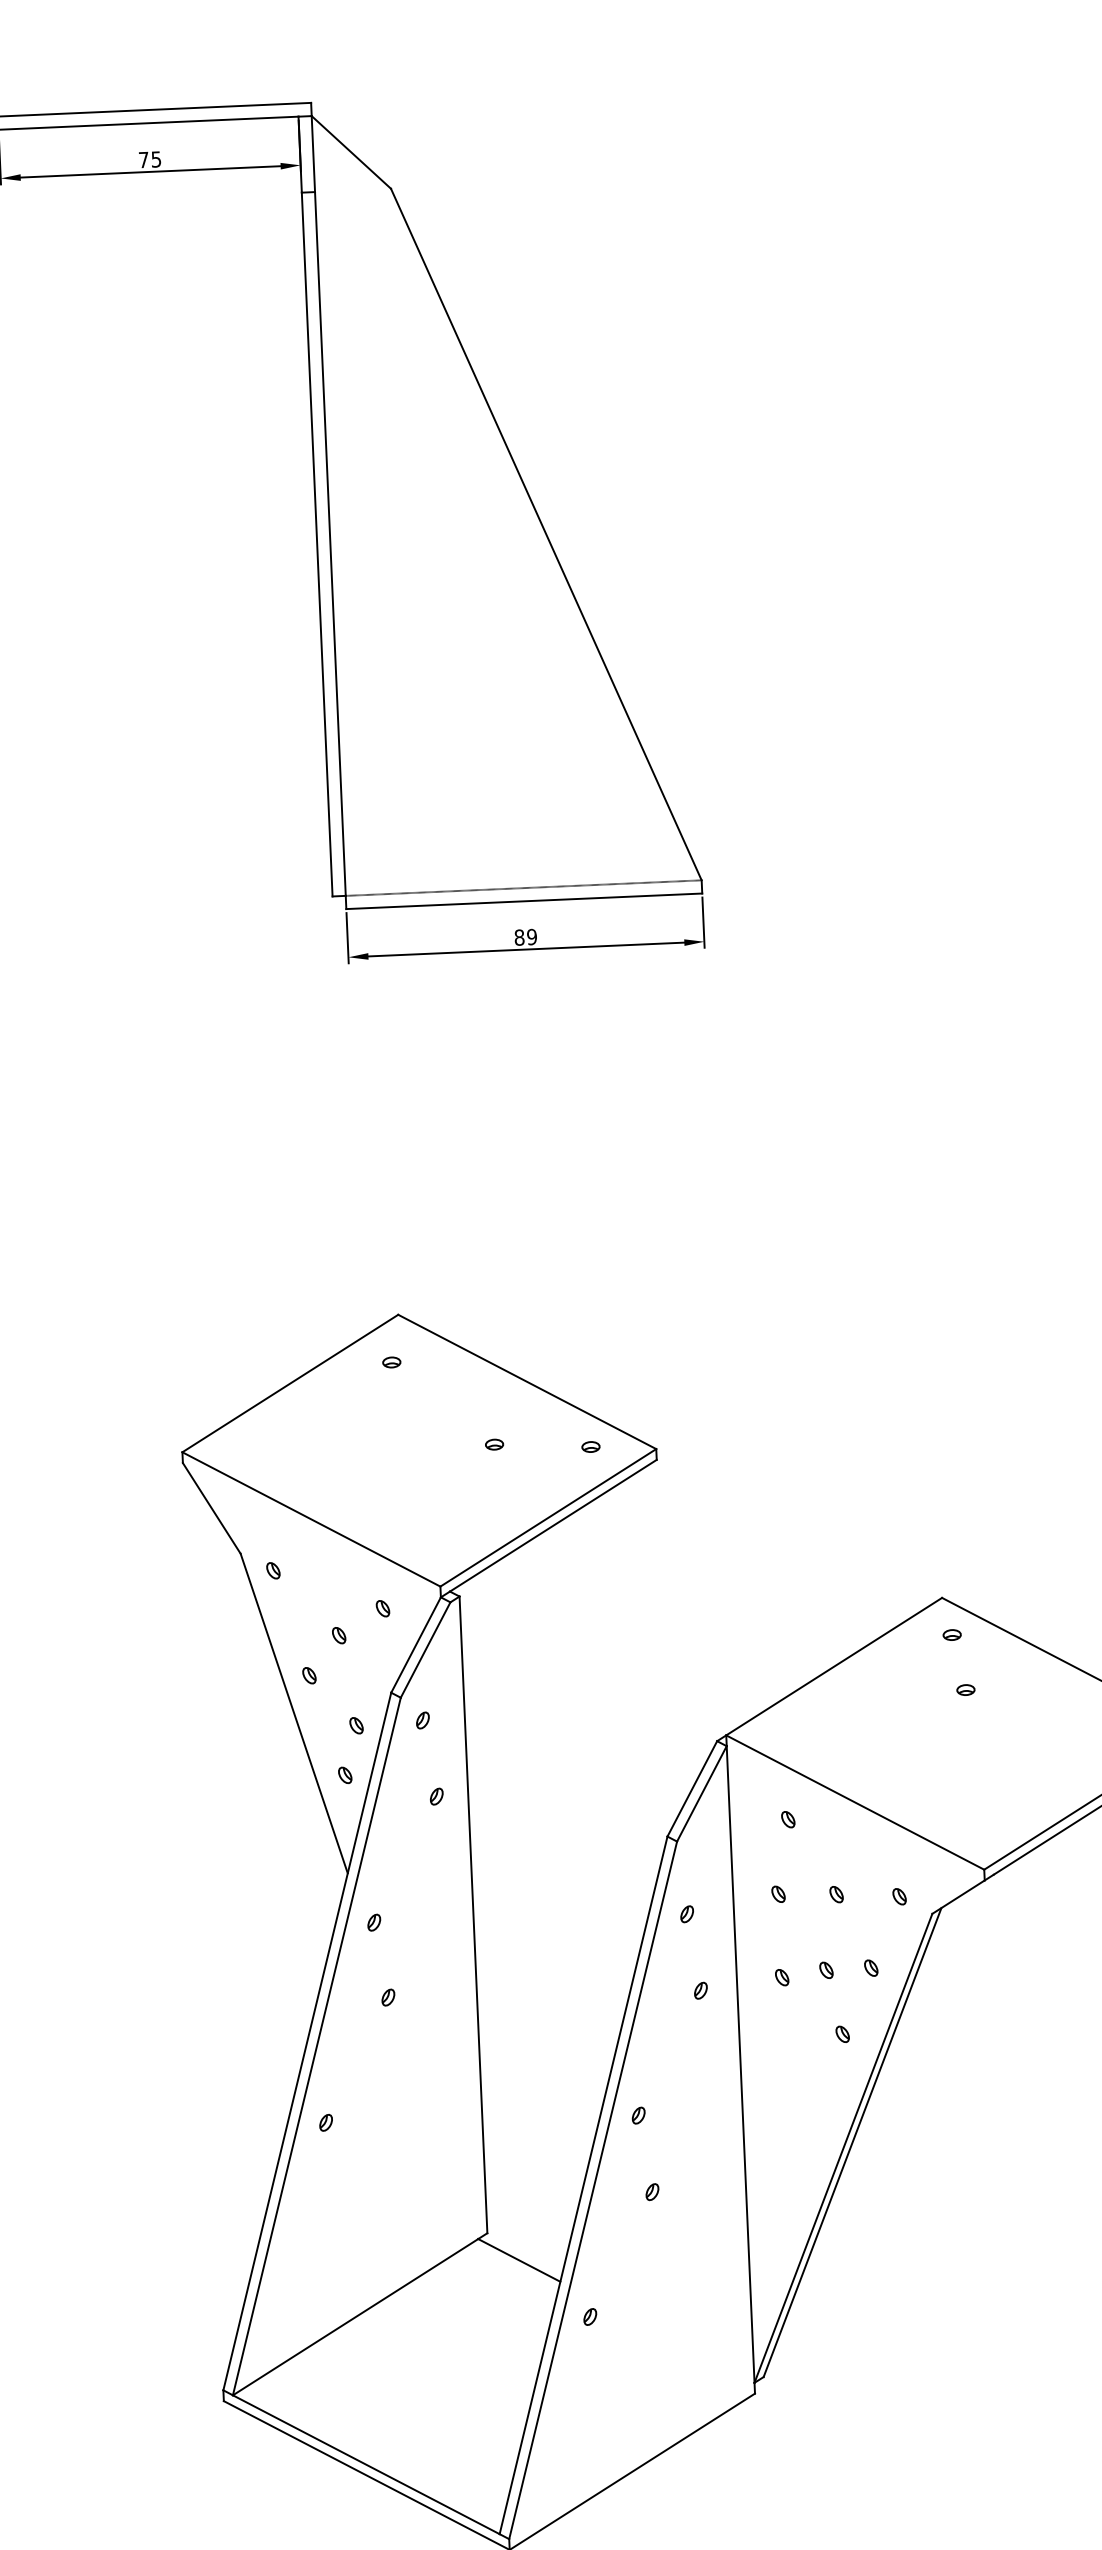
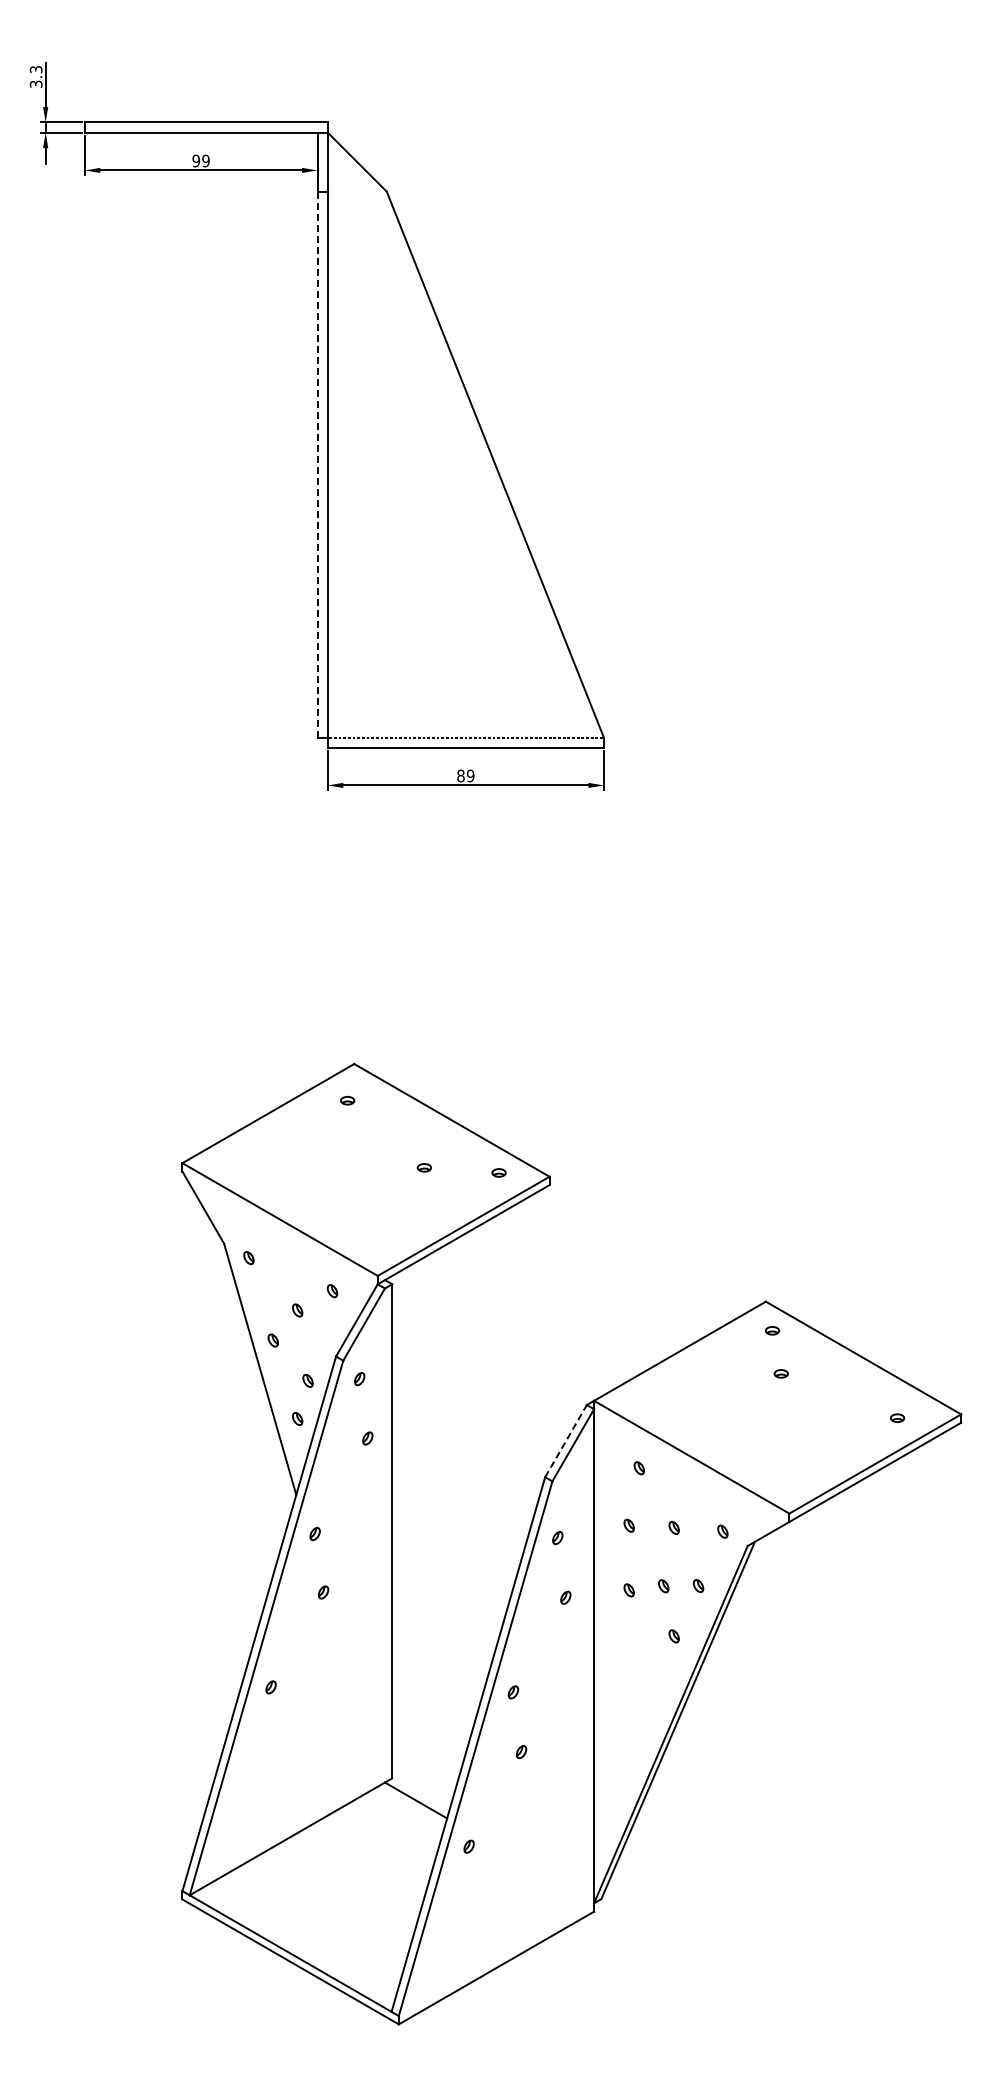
text: (149, 159) -> (200, 160), 75 -> 99
line: (317, 544) -> (317, 464), solid -> dashed
line: (692, 1789) -> (566, 1441), solid -> dashed

